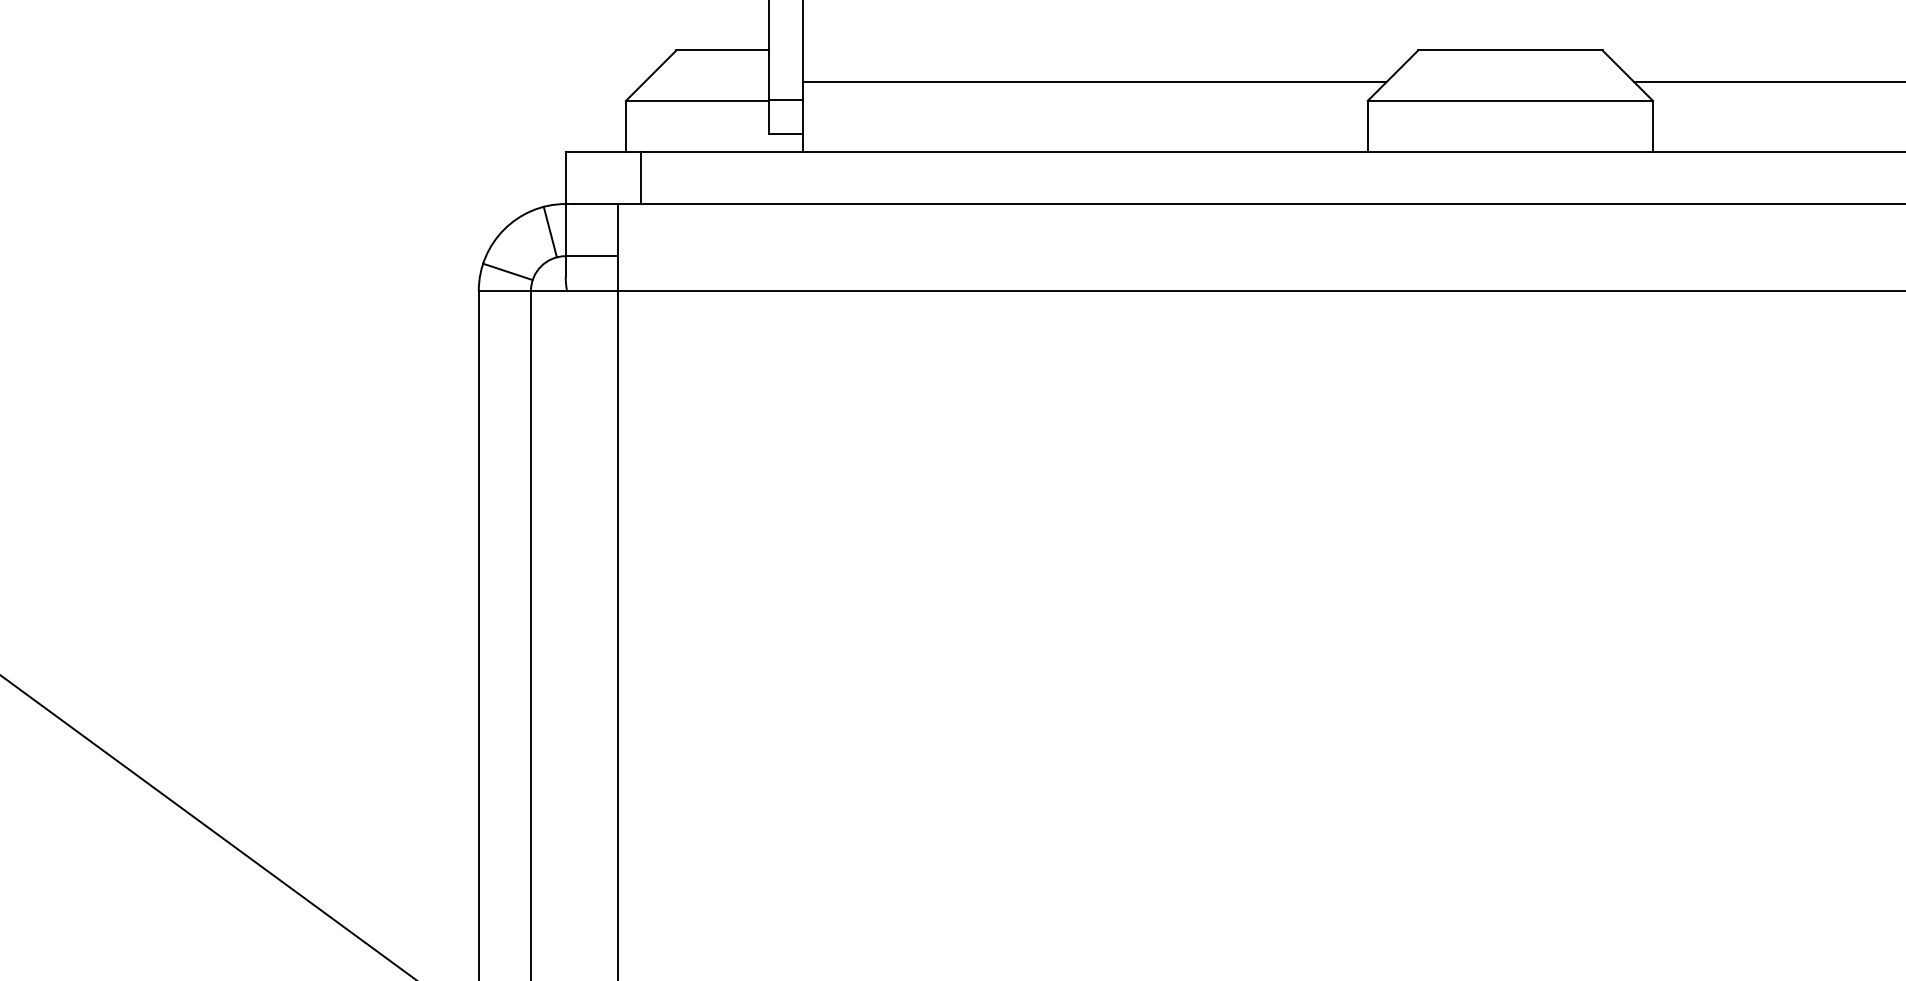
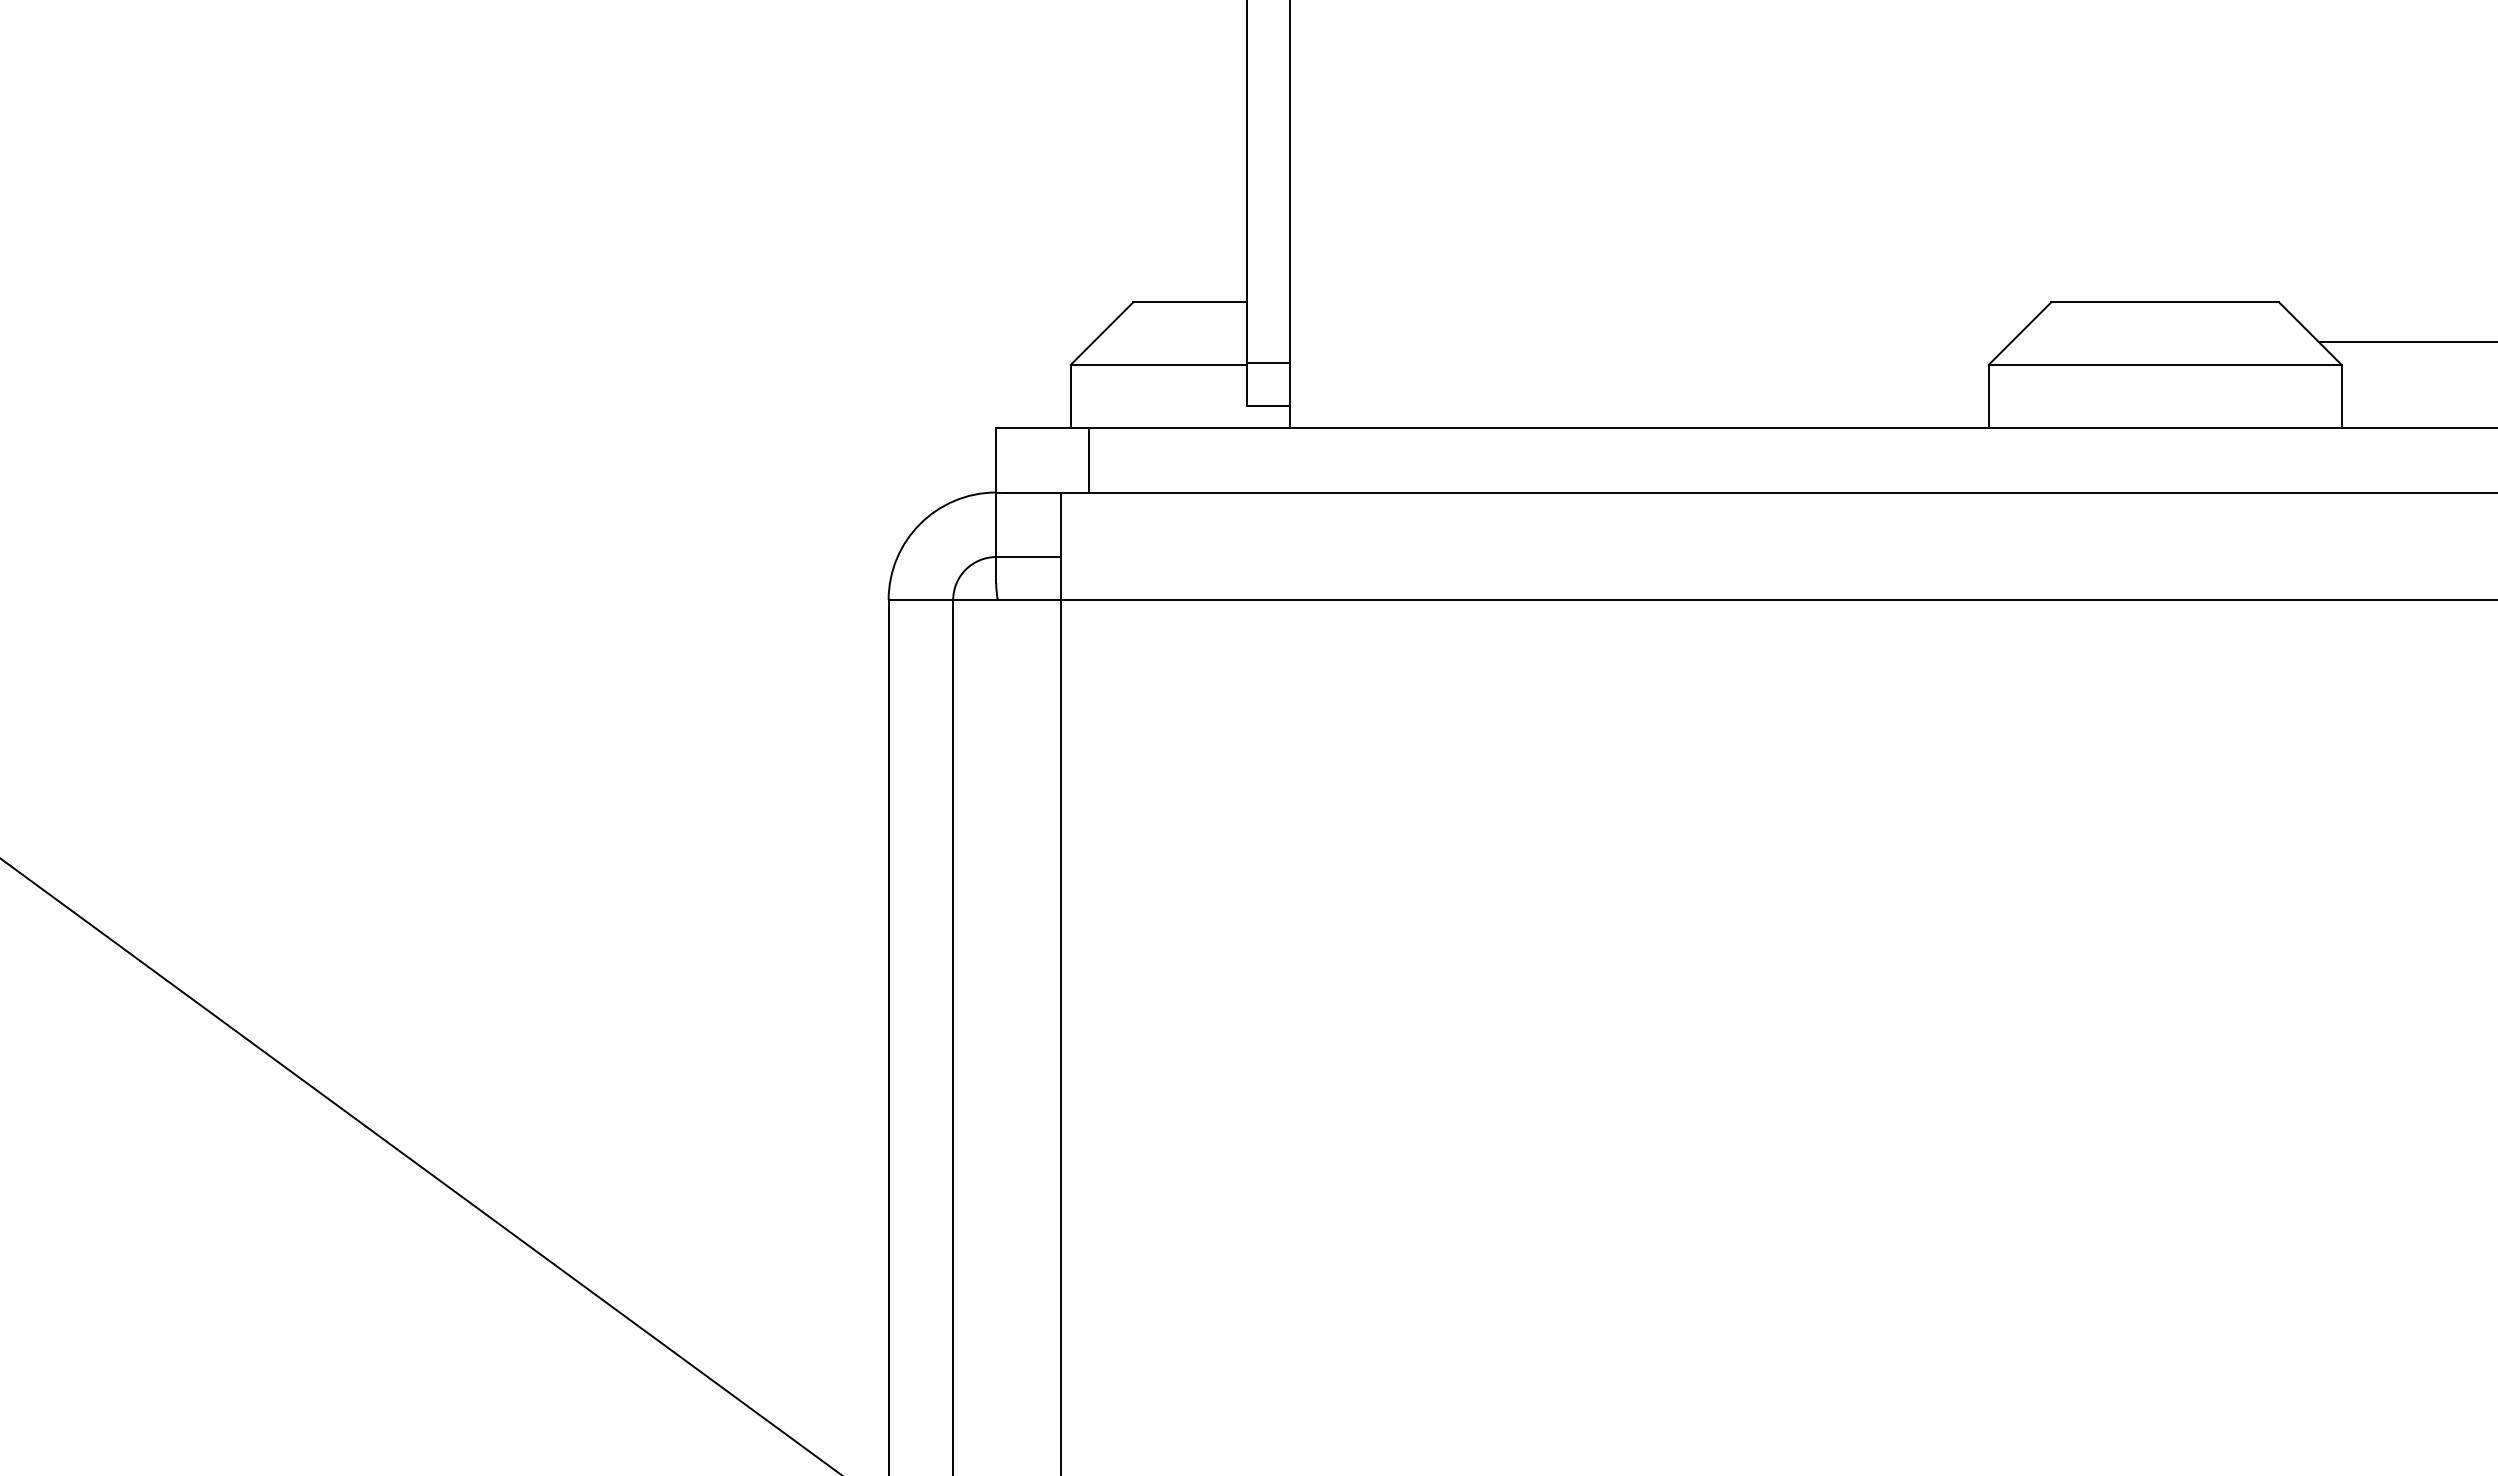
line: (1094, 81) -> (1650, 341), removed
line: (550, 231) -> (977, 526), removed
line: (507, 271) -> (924, 576), removed

